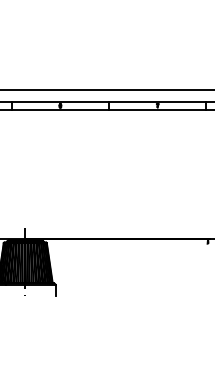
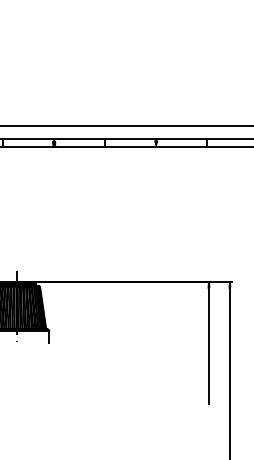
line: (208, 298) -> (209, 345), added

